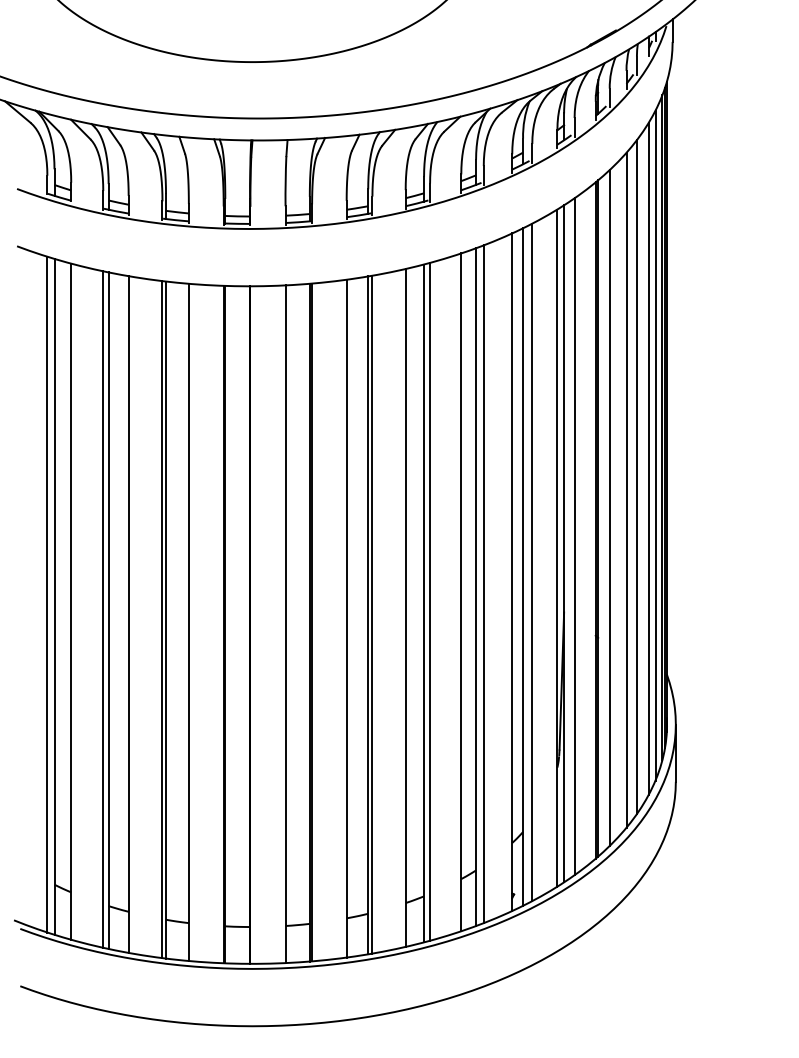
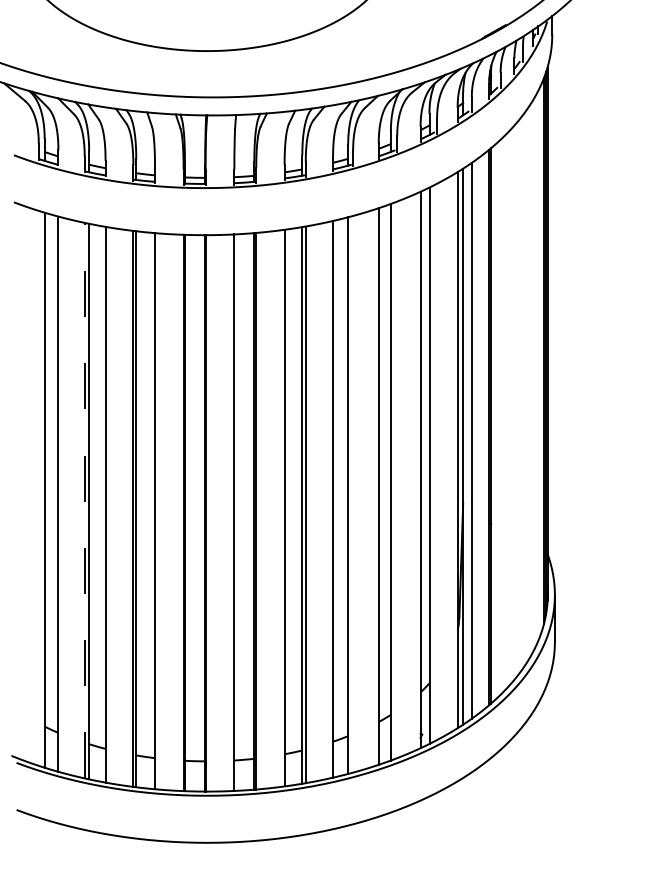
line: (655, 445) -> (538, 365), removed
line: (648, 458) -> (532, 376), removed
line: (636, 477) -> (522, 392), removed
line: (626, 489) -> (514, 402), removed
line: (609, 507) -> (500, 416), removed
line: (532, 562) -> (437, 462), removed
line: (483, 584) -> (396, 480), removed
line: (47, 594) -> (38, 488), removed
line: (430, 601) -> (353, 494), removed
line: (103, 609) -> (84, 500), solid -> dashed

